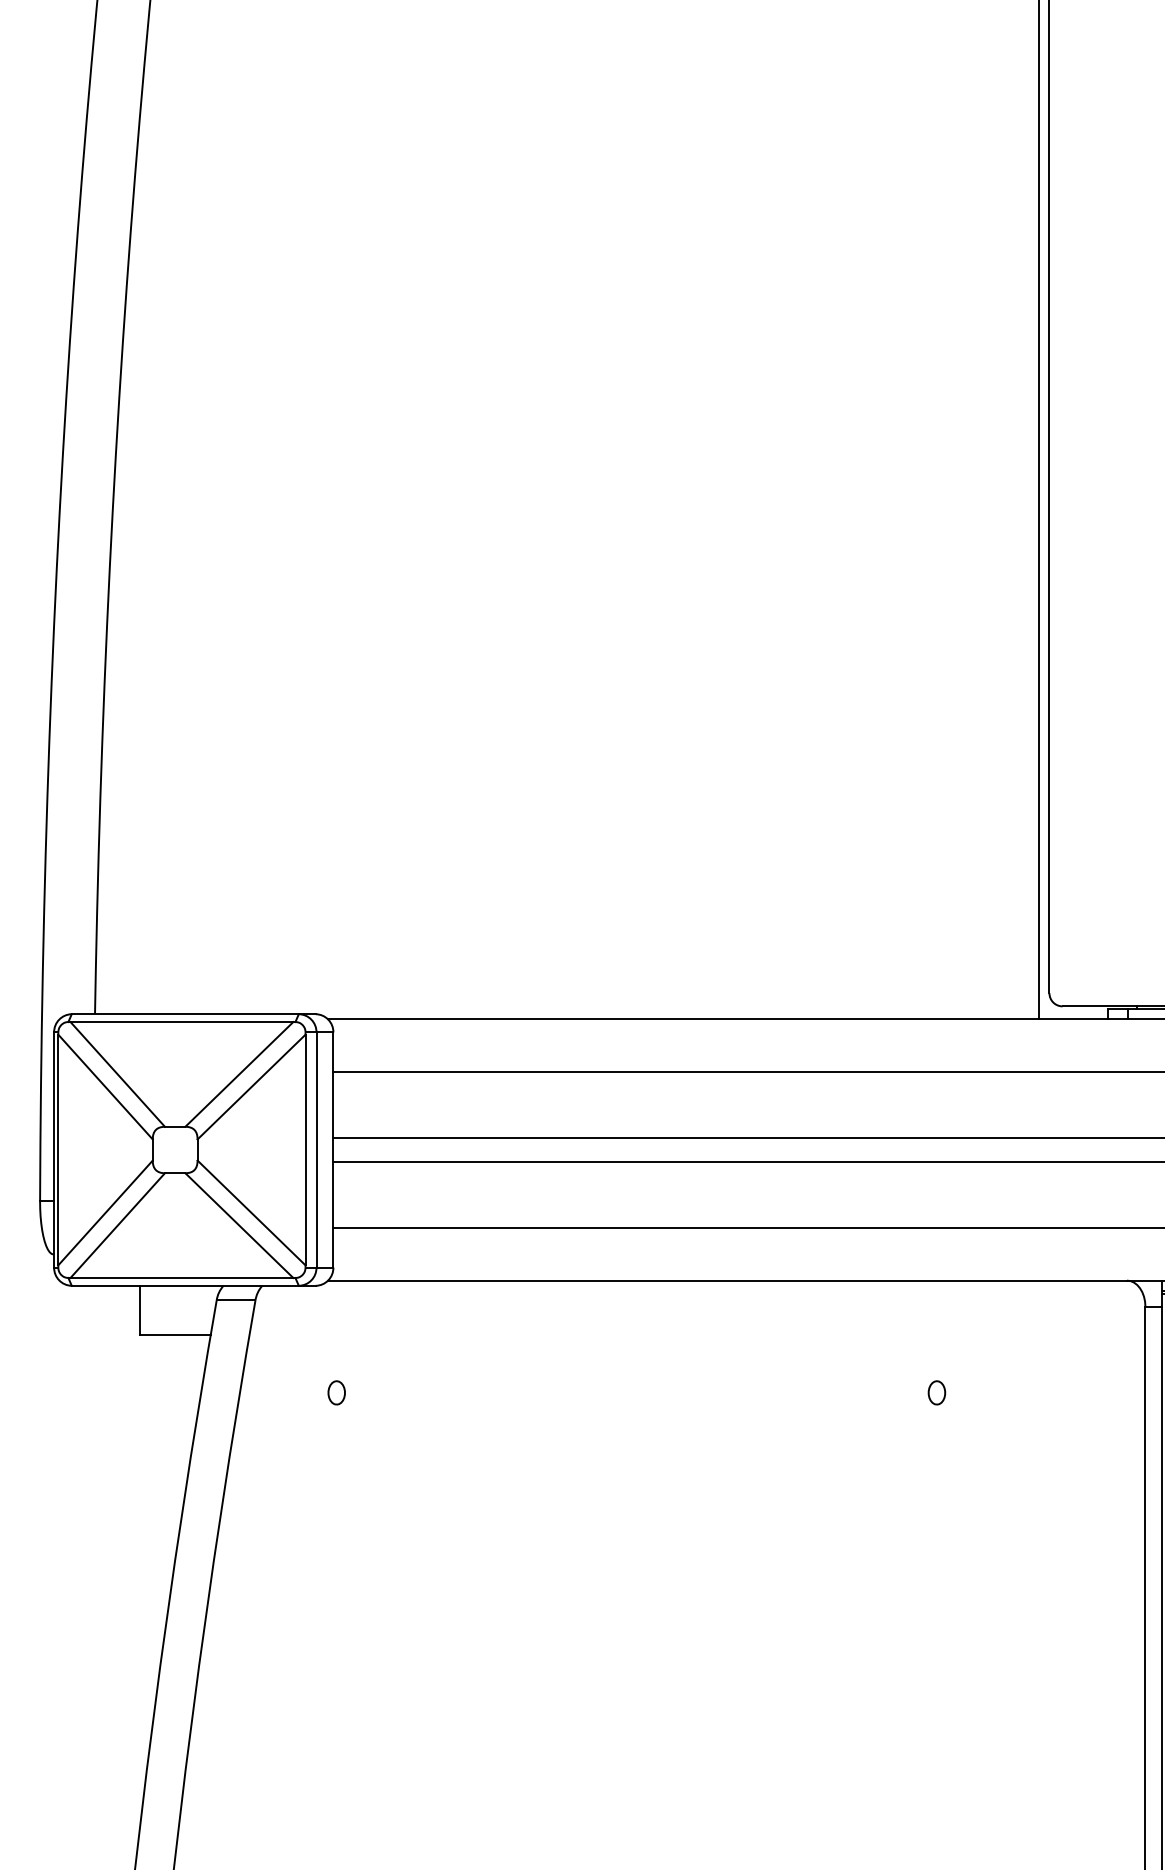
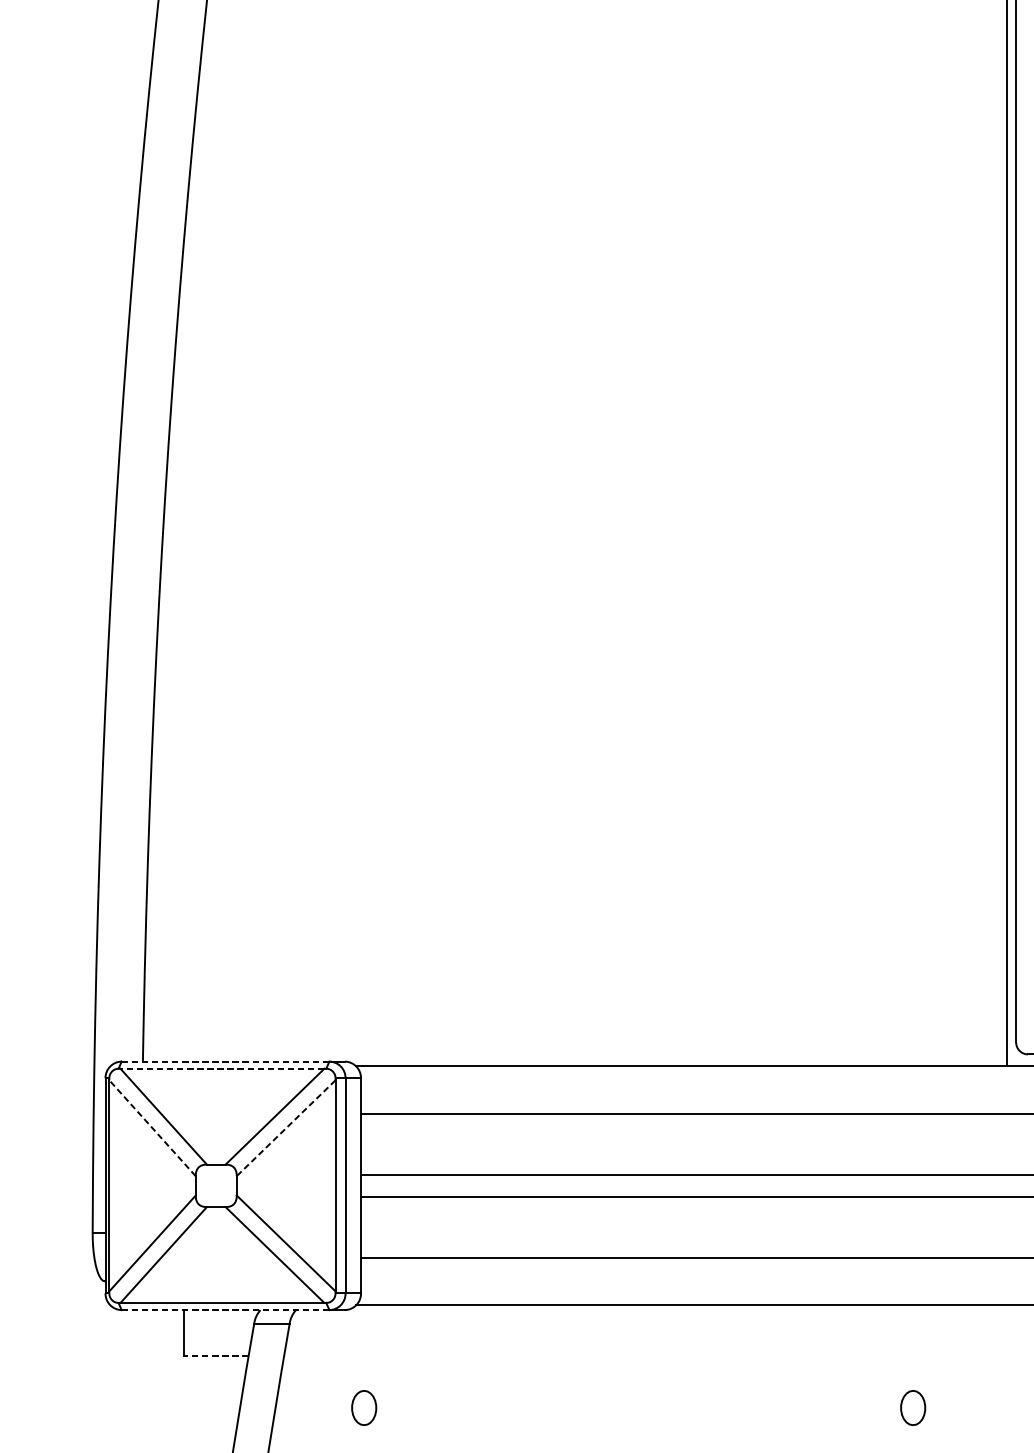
line: (185, 1014) -> (225, 1061), solid -> dashed
line: (181, 1022) -> (222, 1069), solid -> dashed
line: (105, 1087) -> (152, 1128), solid -> dashed
line: (251, 1087) -> (286, 1128), solid -> dashed
line: (185, 1285) -> (225, 1309), solid -> dashed
line: (174, 1335) -> (215, 1355), solid -> dashed
part: (336, 1392) -> (363, 1407), size x1.6
part: (936, 1392) -> (912, 1407), size x1.6

